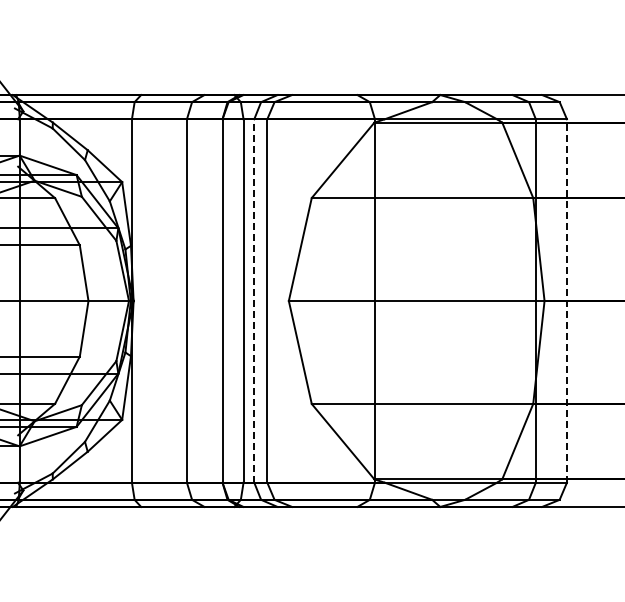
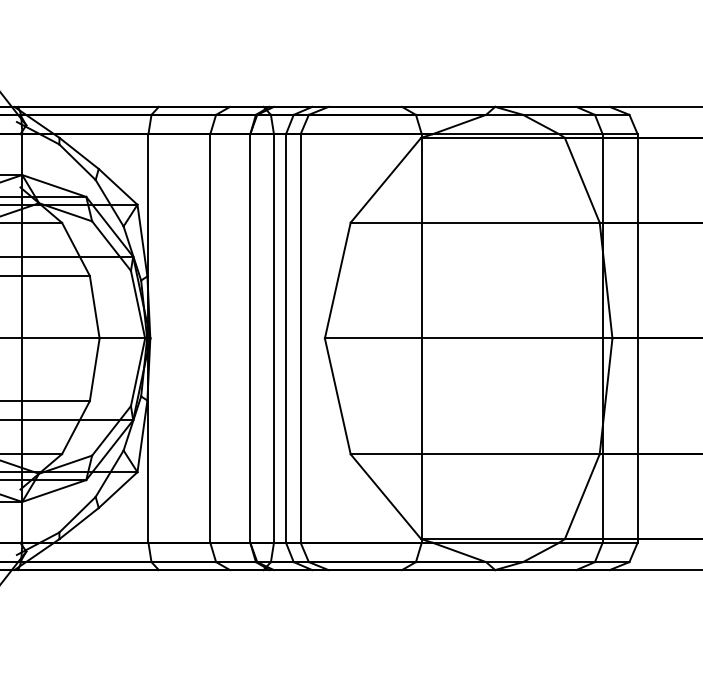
line: (254, 301) -> (286, 339), dashed -> solid
line: (566, 301) -> (637, 339), dashed -> solid

